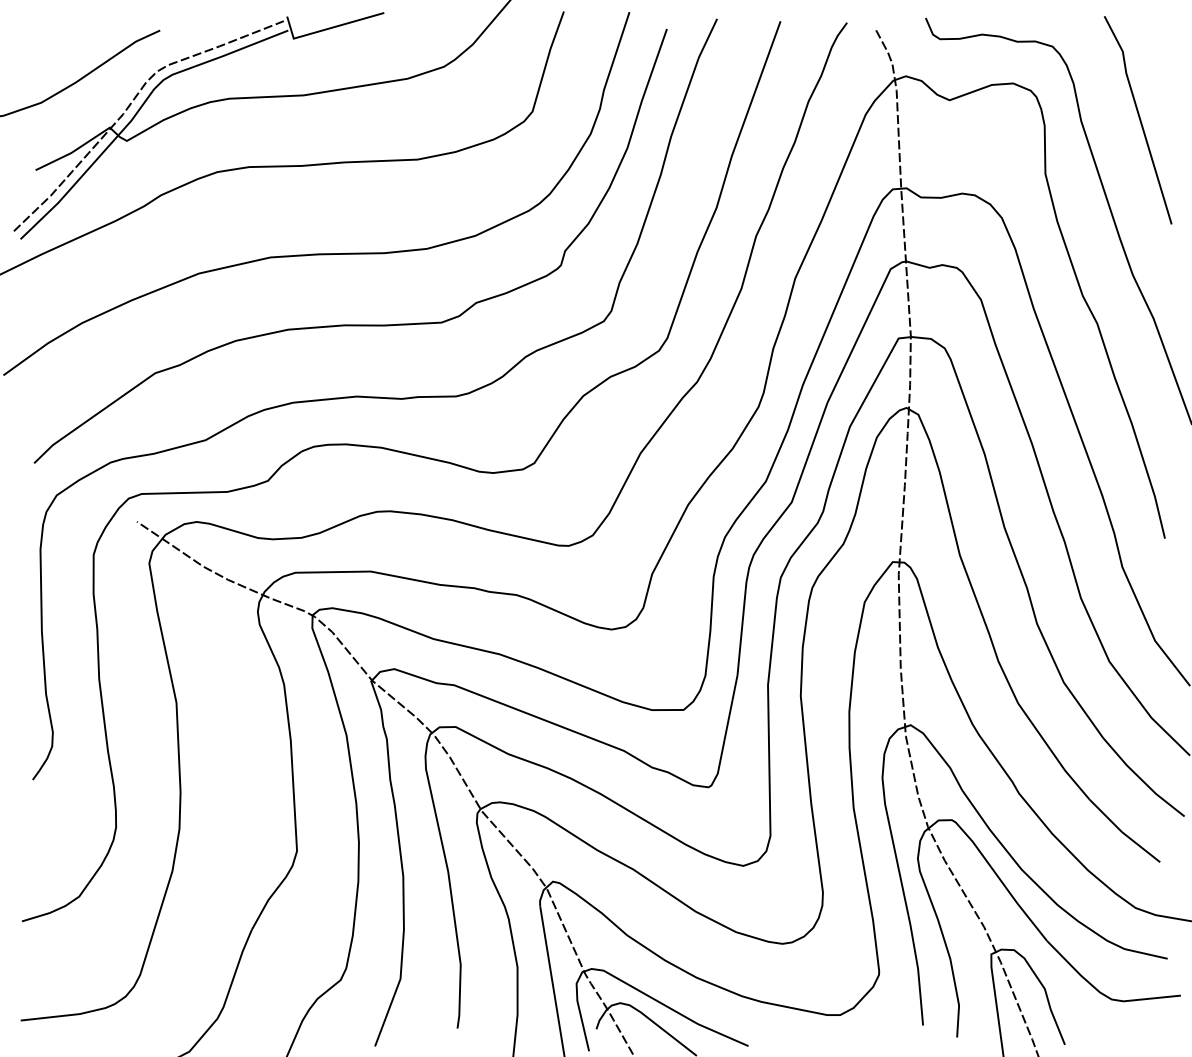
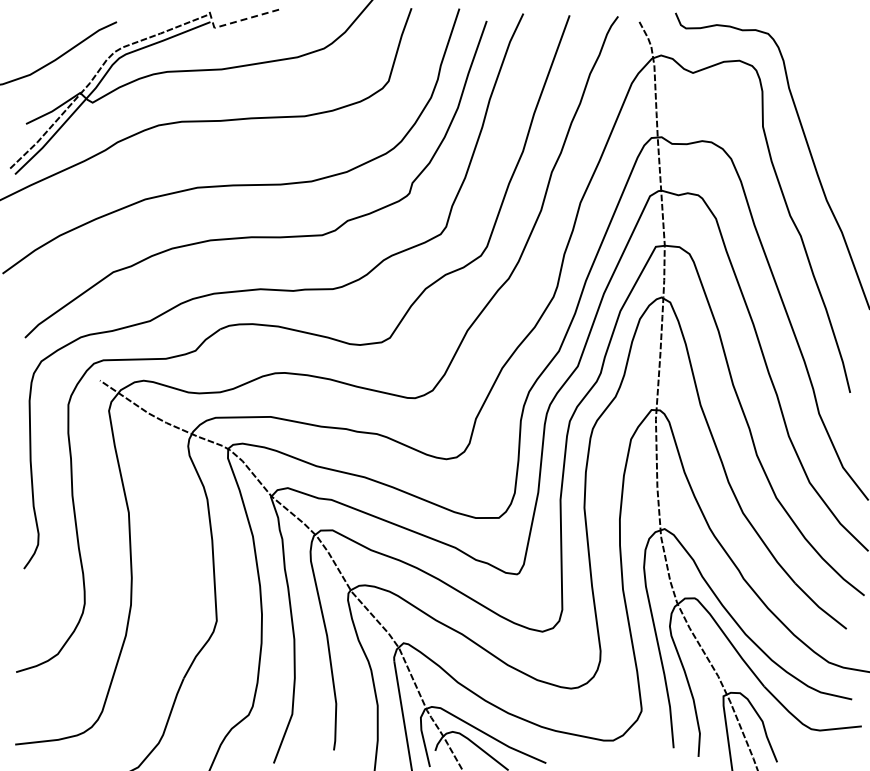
line: (328, 28) -> (239, 20), solid -> dashed
line: (1139, 120) -> (831, 87), removed

